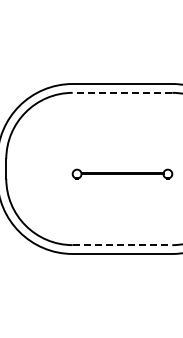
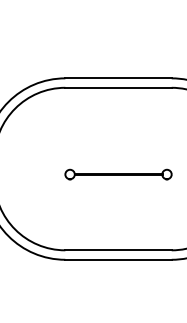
line: (122, 92) -> (118, 87), dashed -> solid
line: (122, 245) -> (118, 250), dashed -> solid

